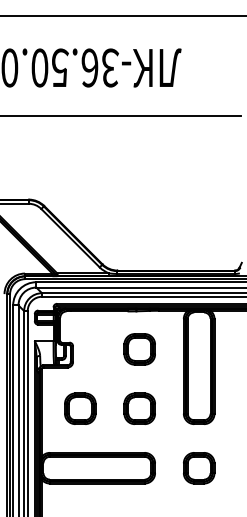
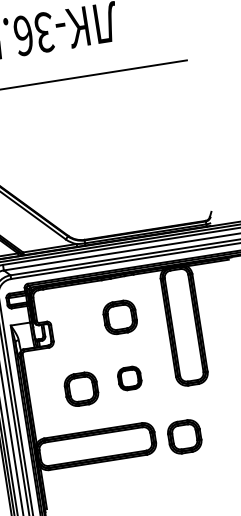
part: (80, 408) -> (81, 388), moved
part: (139, 408) -> (129, 378), size x0.7
part: (199, 468) -> (185, 437), moved

